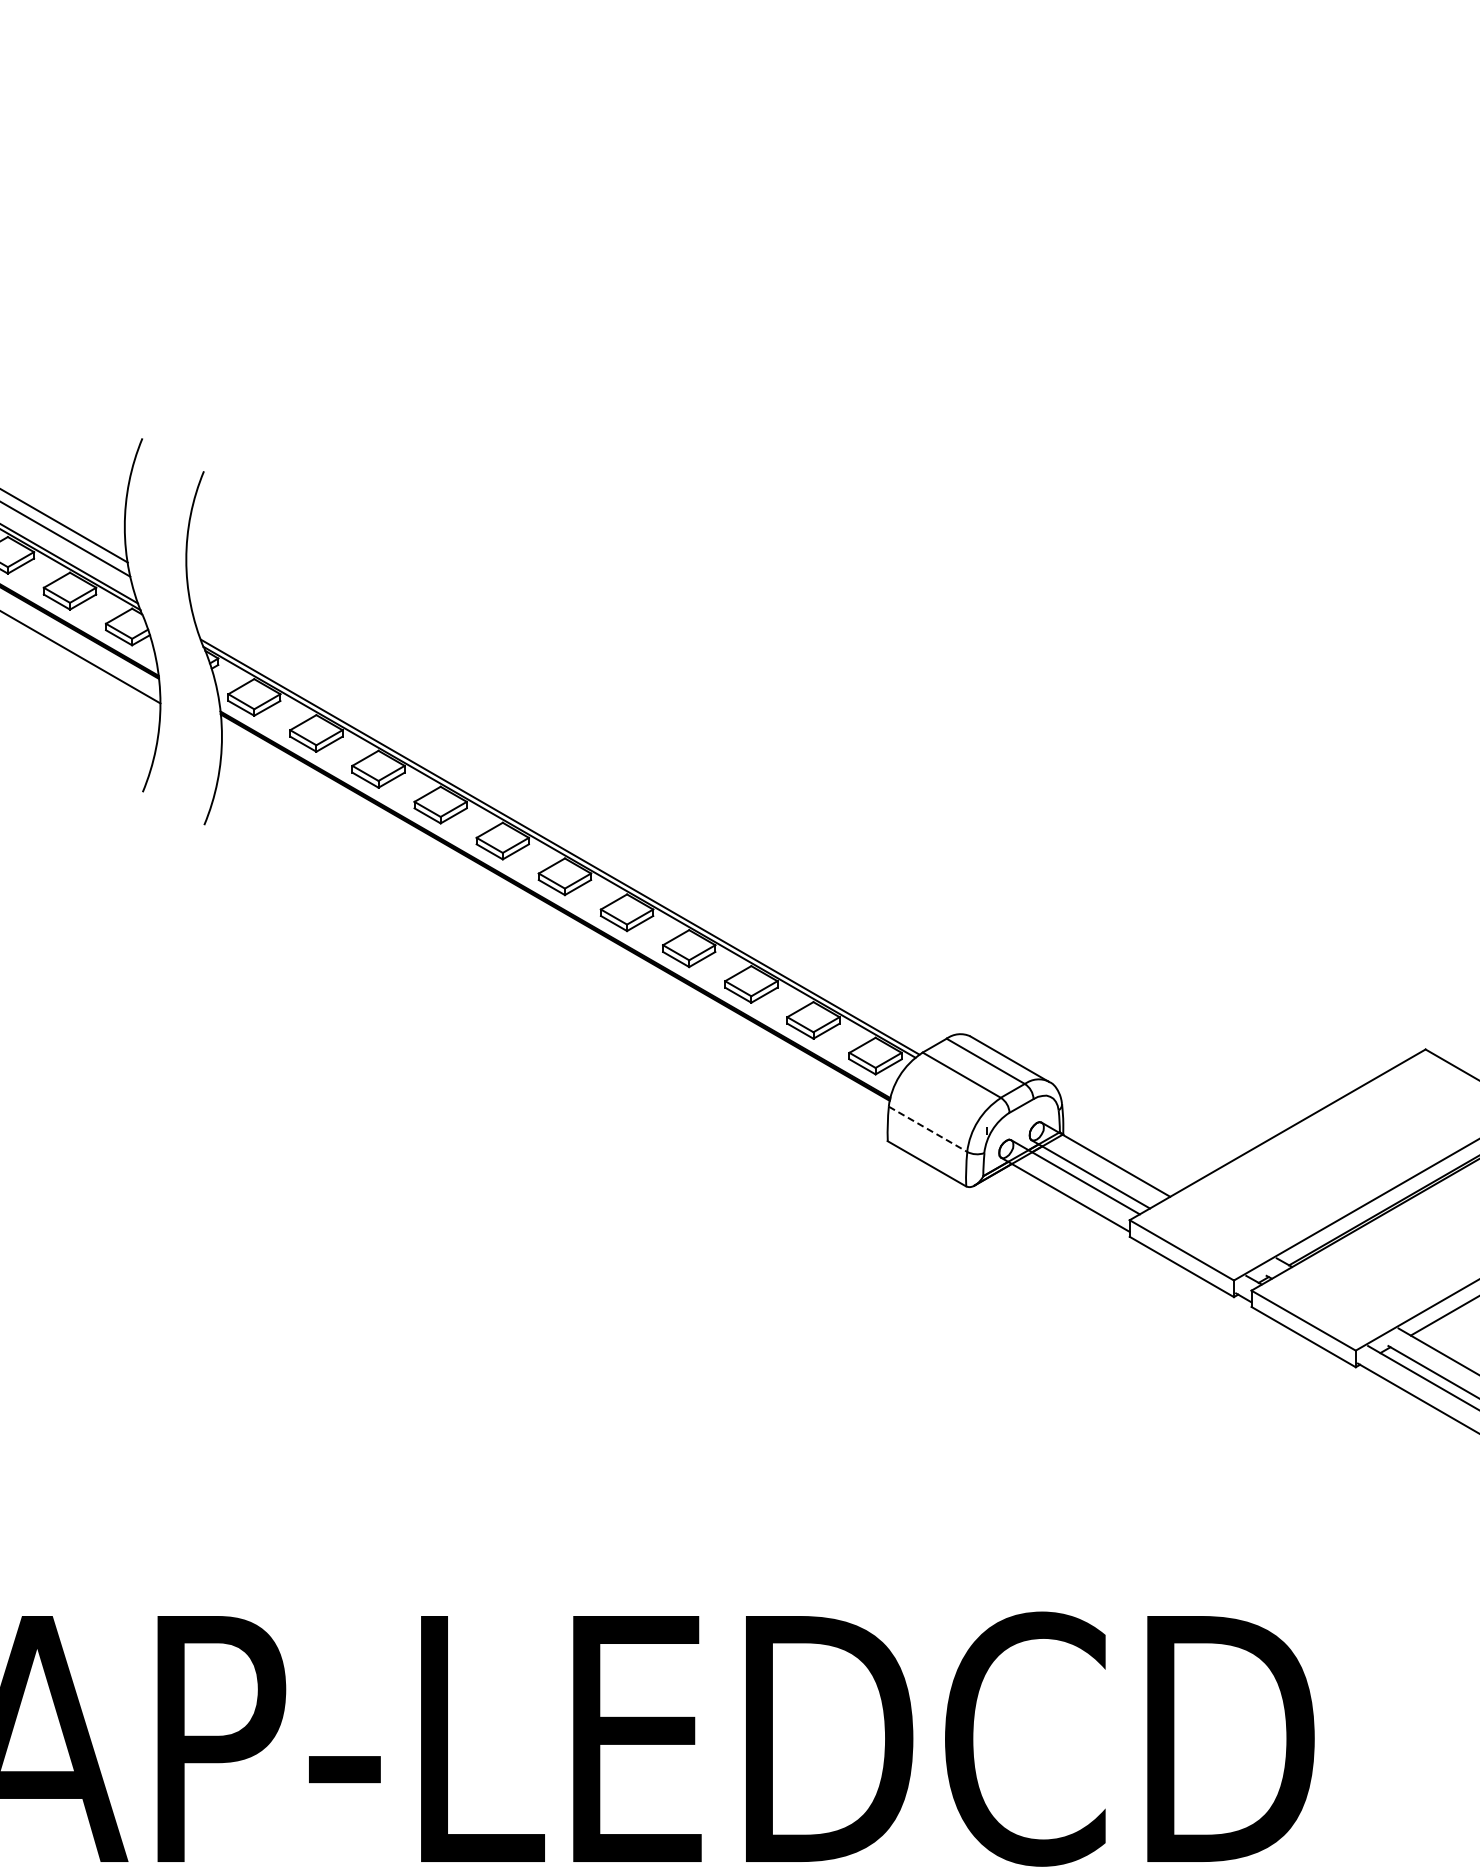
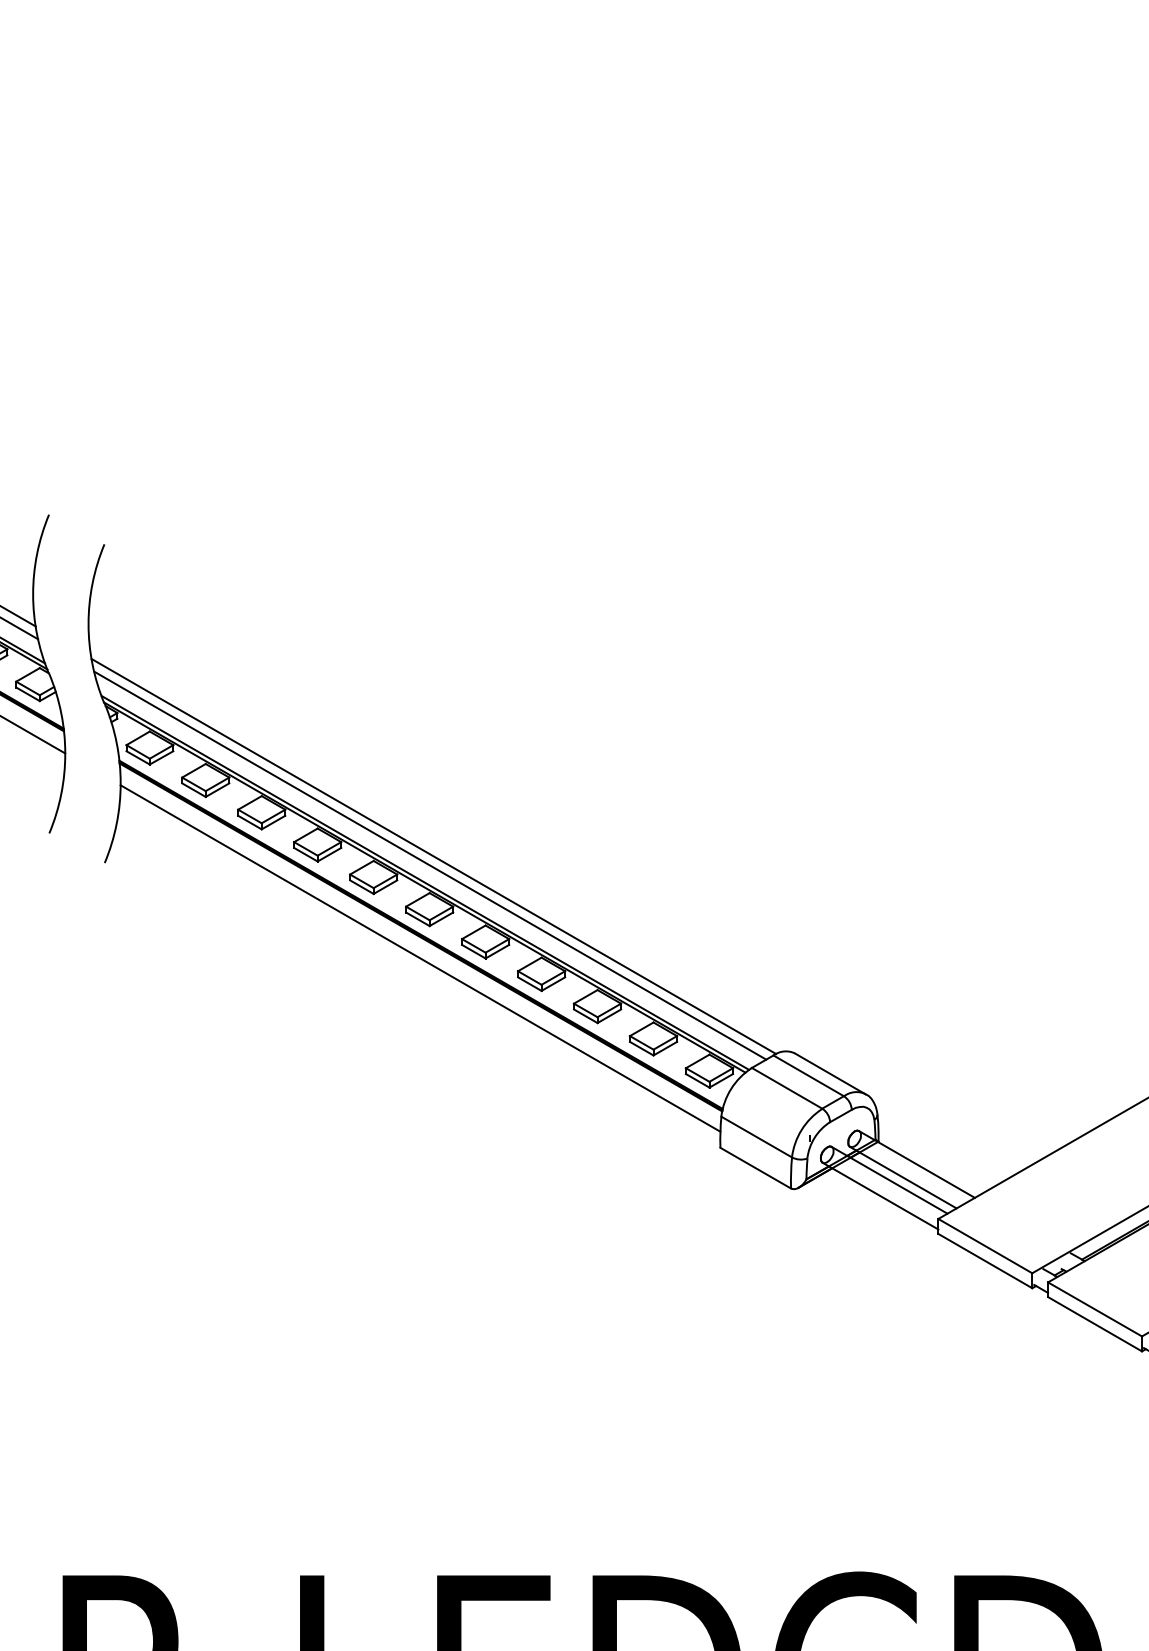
line: (569, 817) -> (433, 856), added
line: (565, 827) -> (430, 865), added
line: (554, 930) -> (420, 957), added
line: (928, 1129) -> (757, 1137), dashed -> solid

